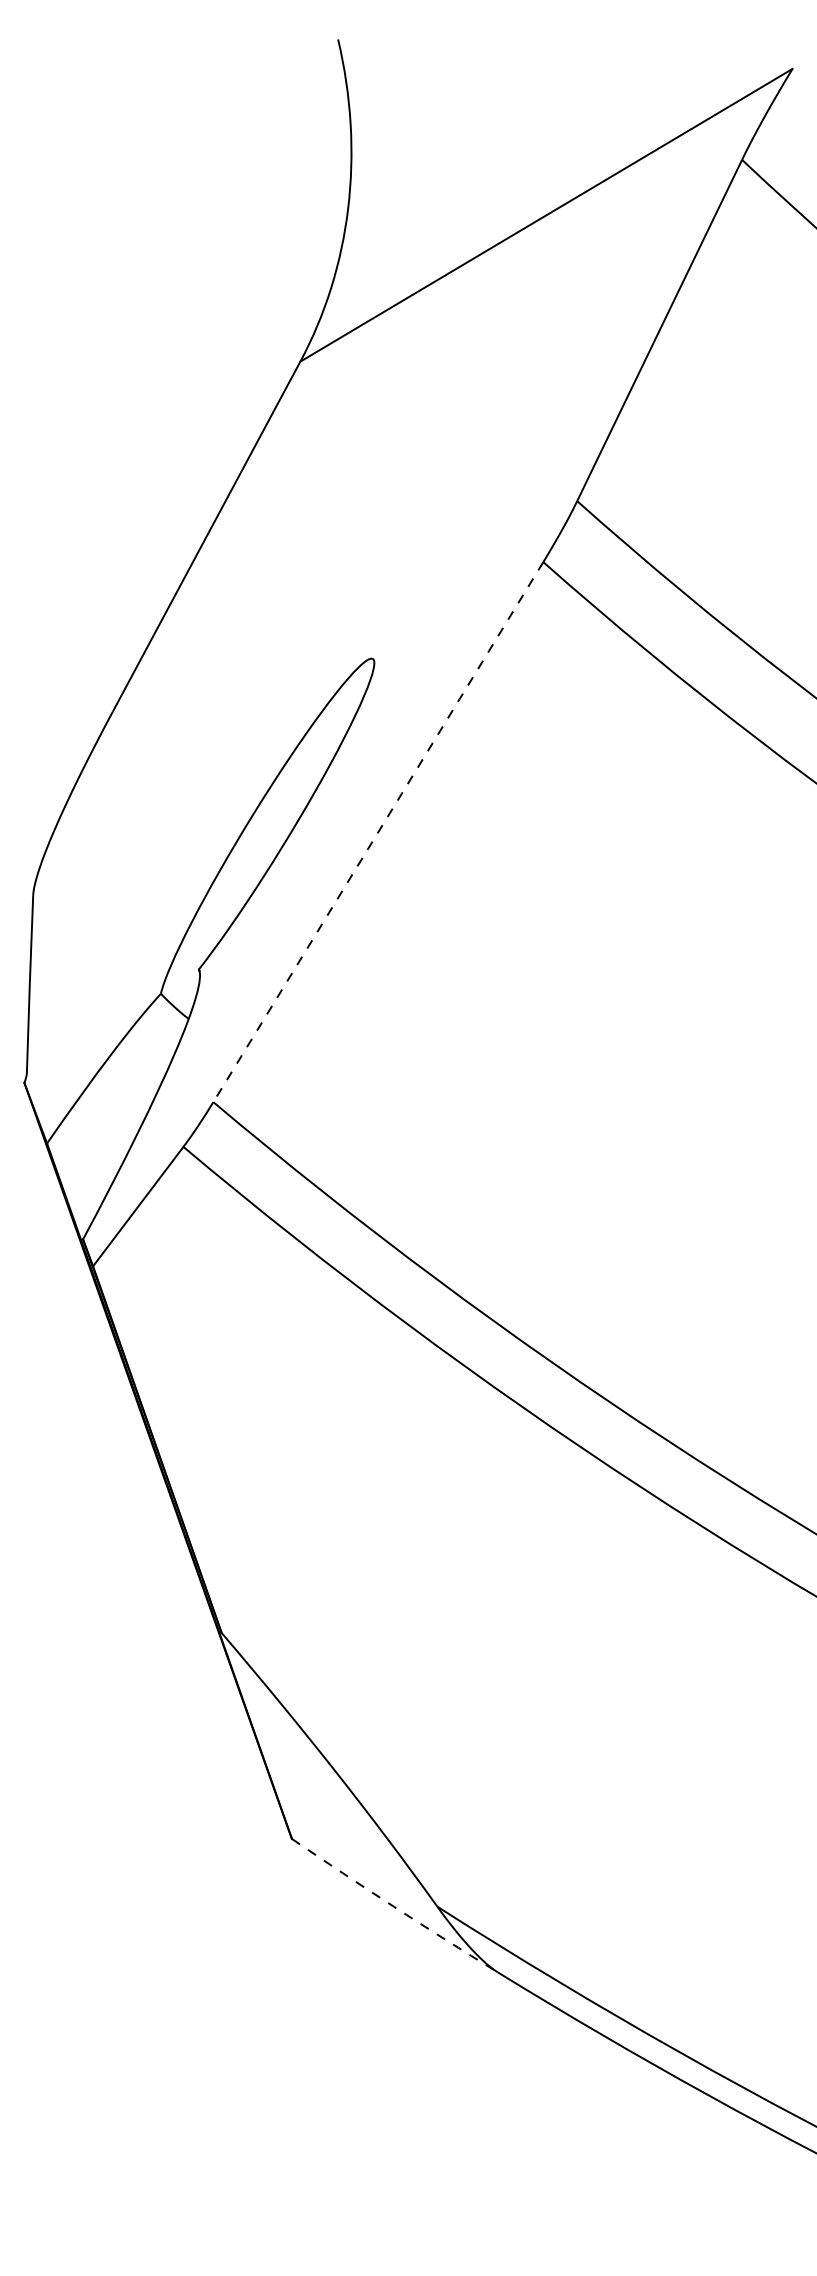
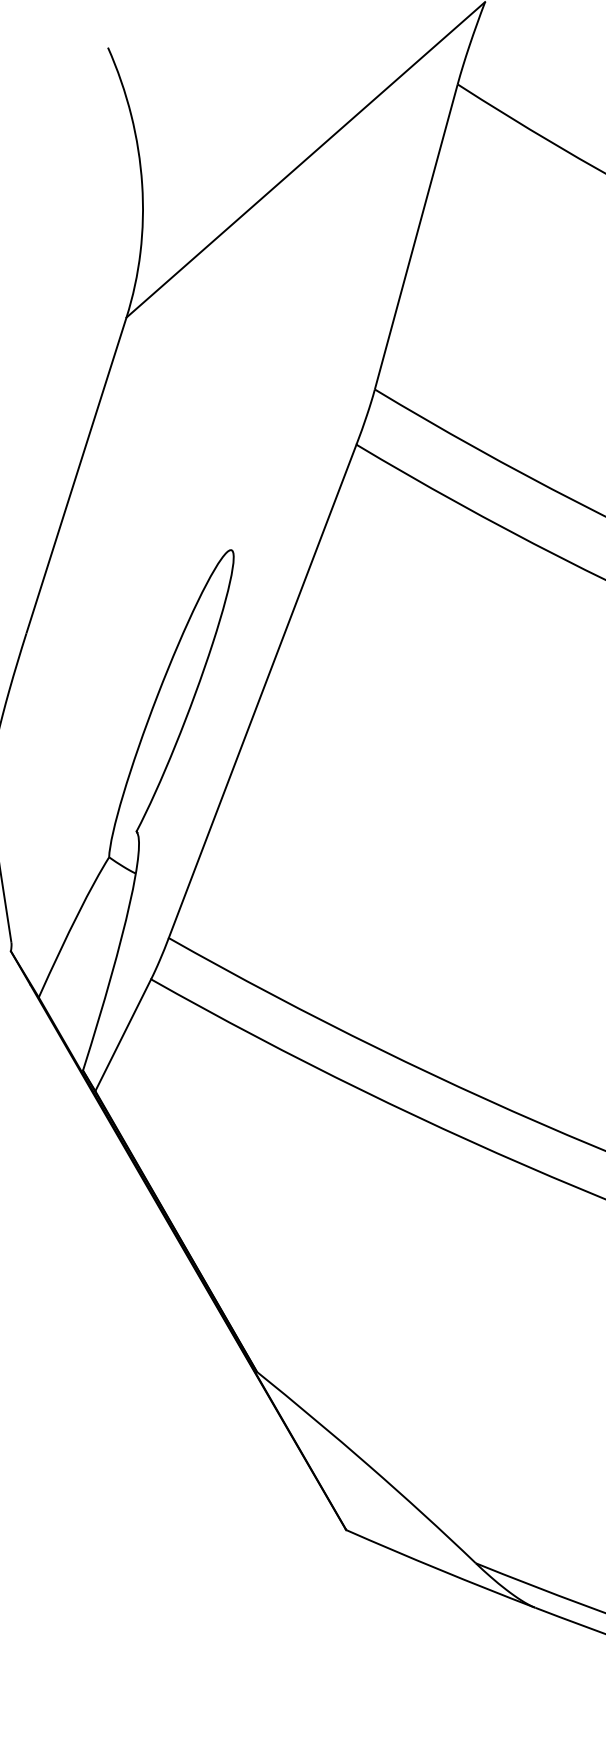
line: (378, 832) -> (262, 691), dashed -> solid
arc: (393, 1906) -> (439, 1569), dashed -> solid

